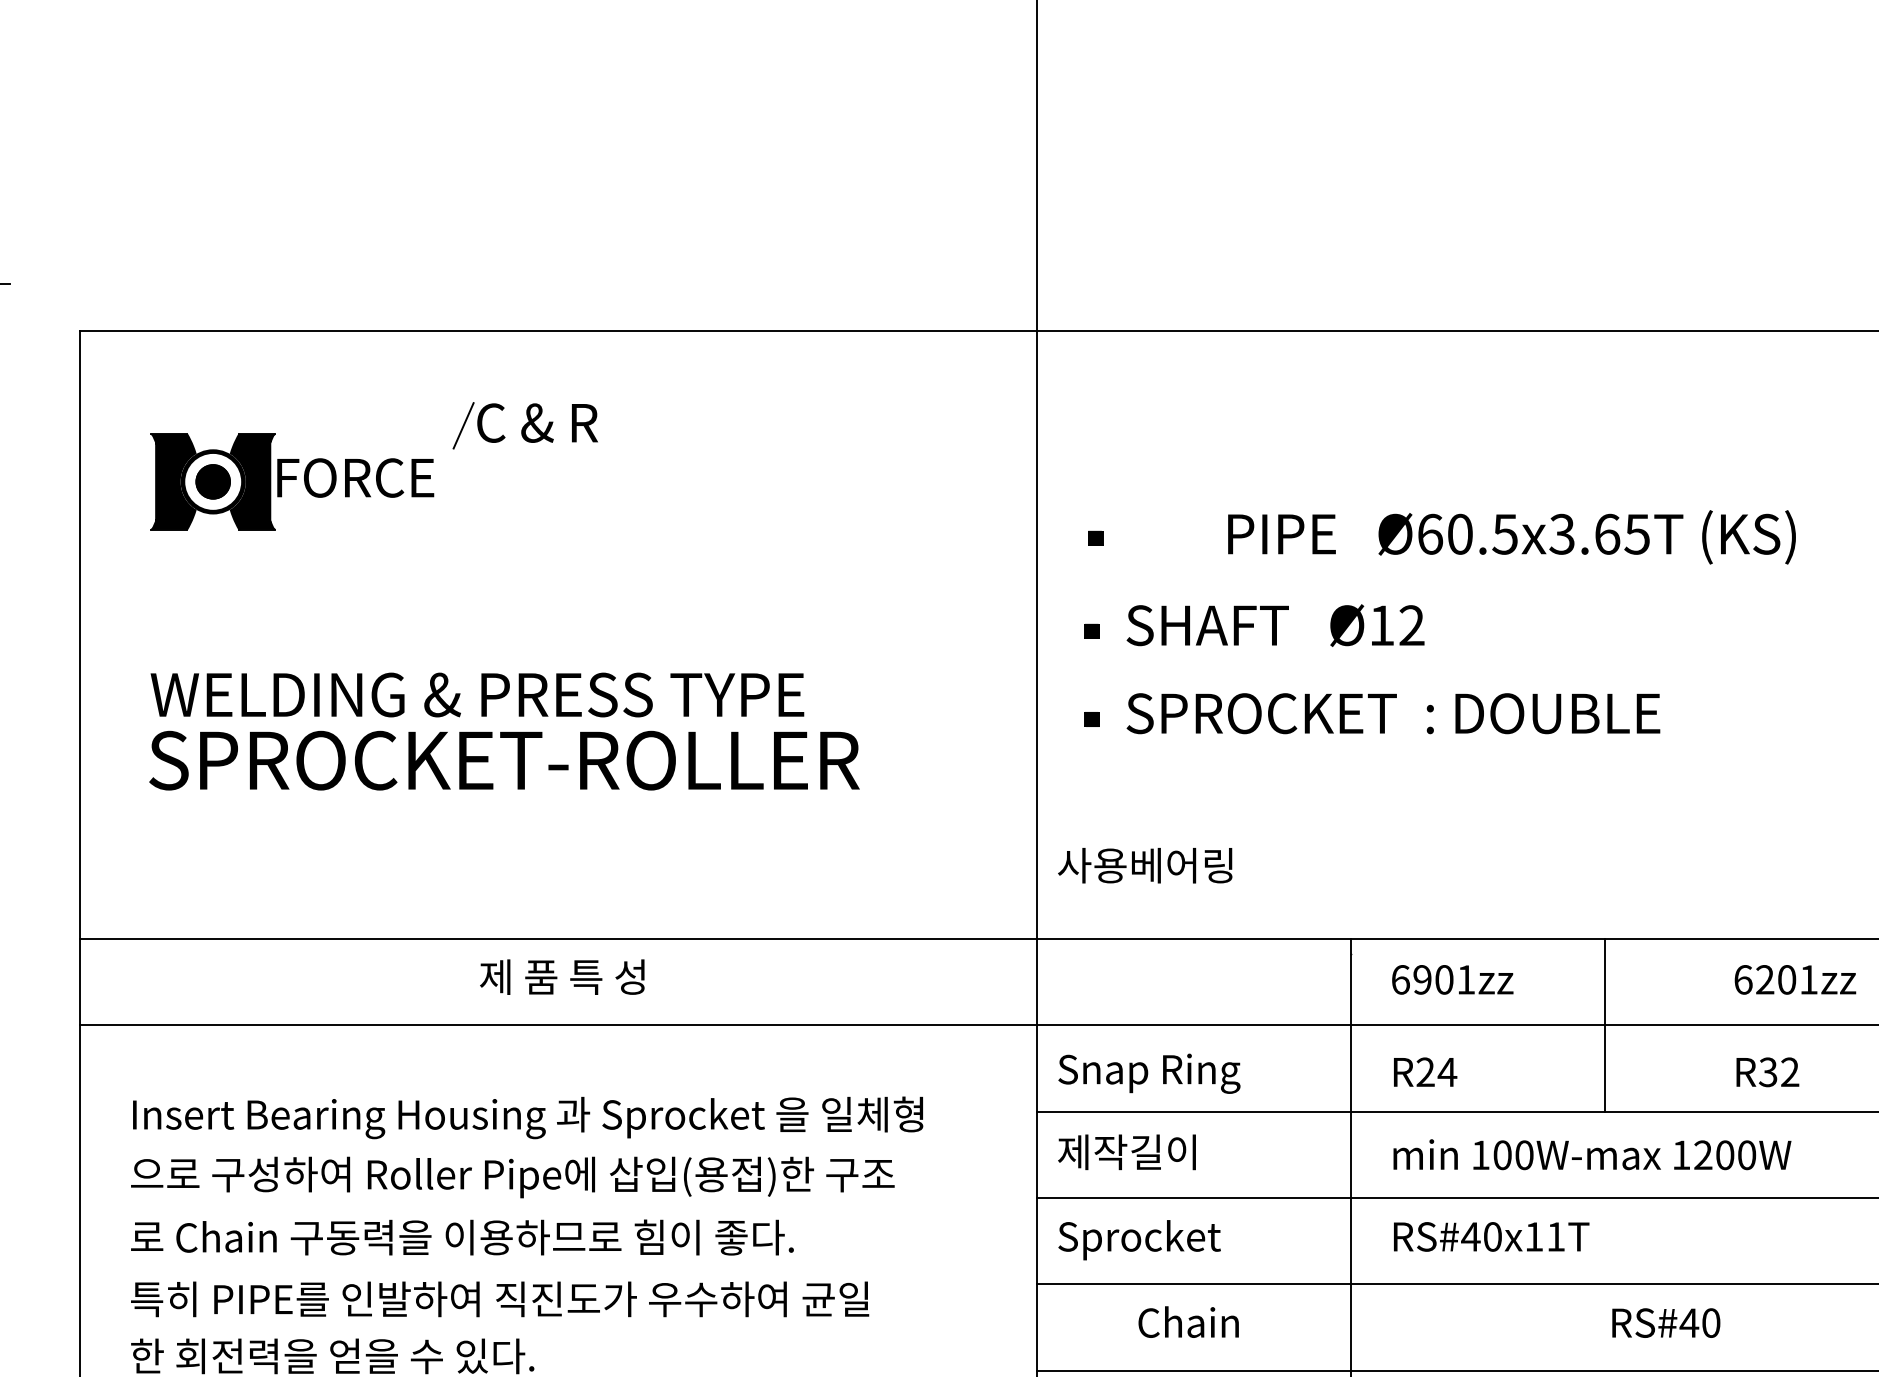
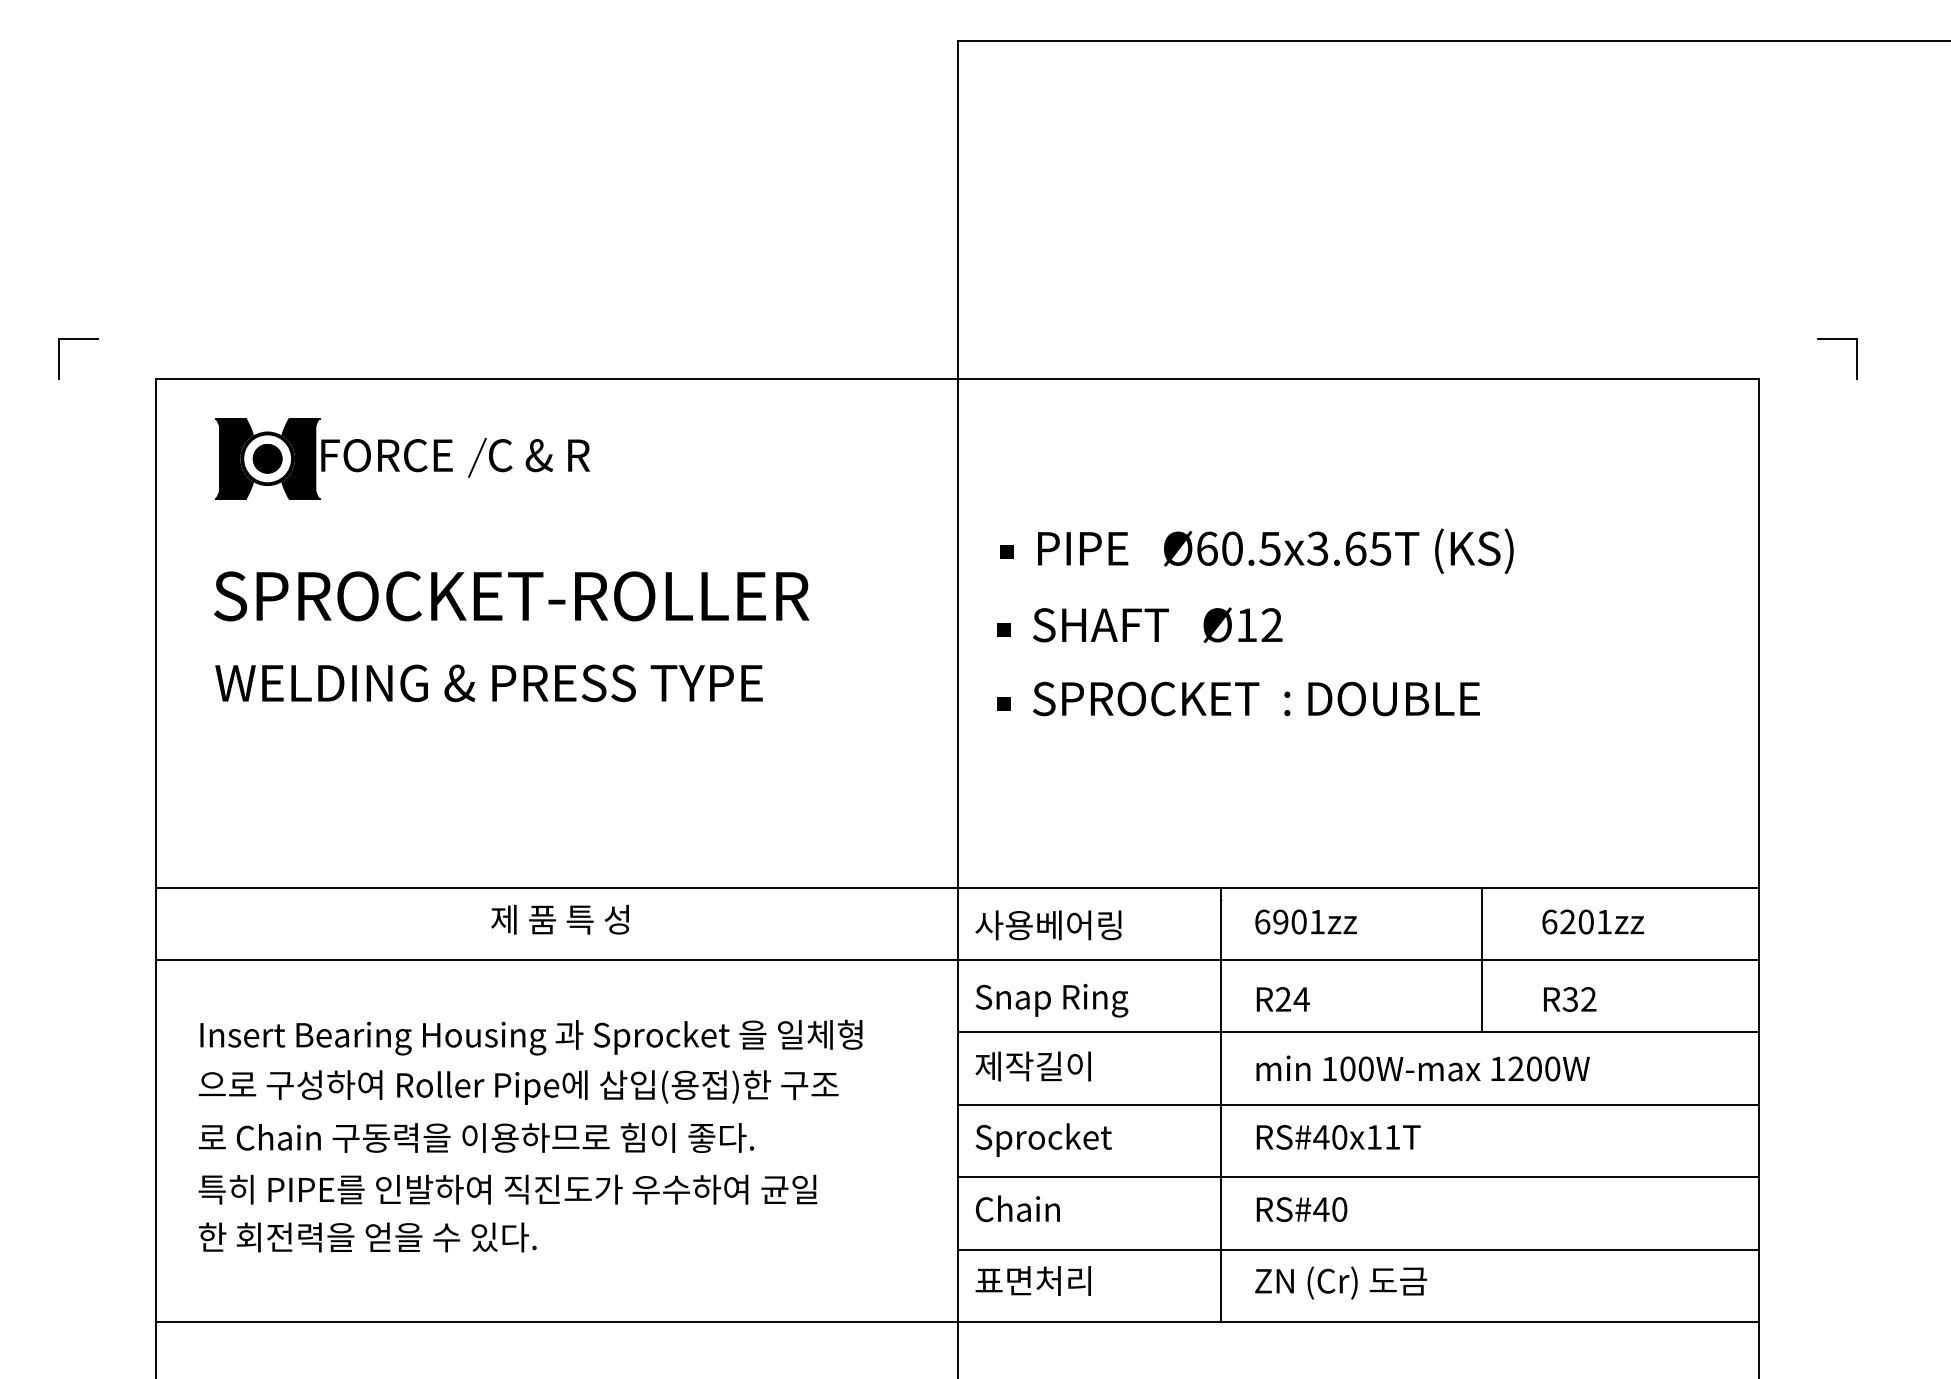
part: (291, 481) -> (333, 458), moved
text: (1511, 536) -> (1275, 550), moved
text: (504, 760) -> (511, 596), moved
text: (1145, 865) -> (1048, 925), moved
line: (1604, 1024) -> (1482, 959), moved
text: (1188, 1321) -> (1017, 1208), moved
text: (1665, 1322) -> (1301, 1209), moved

